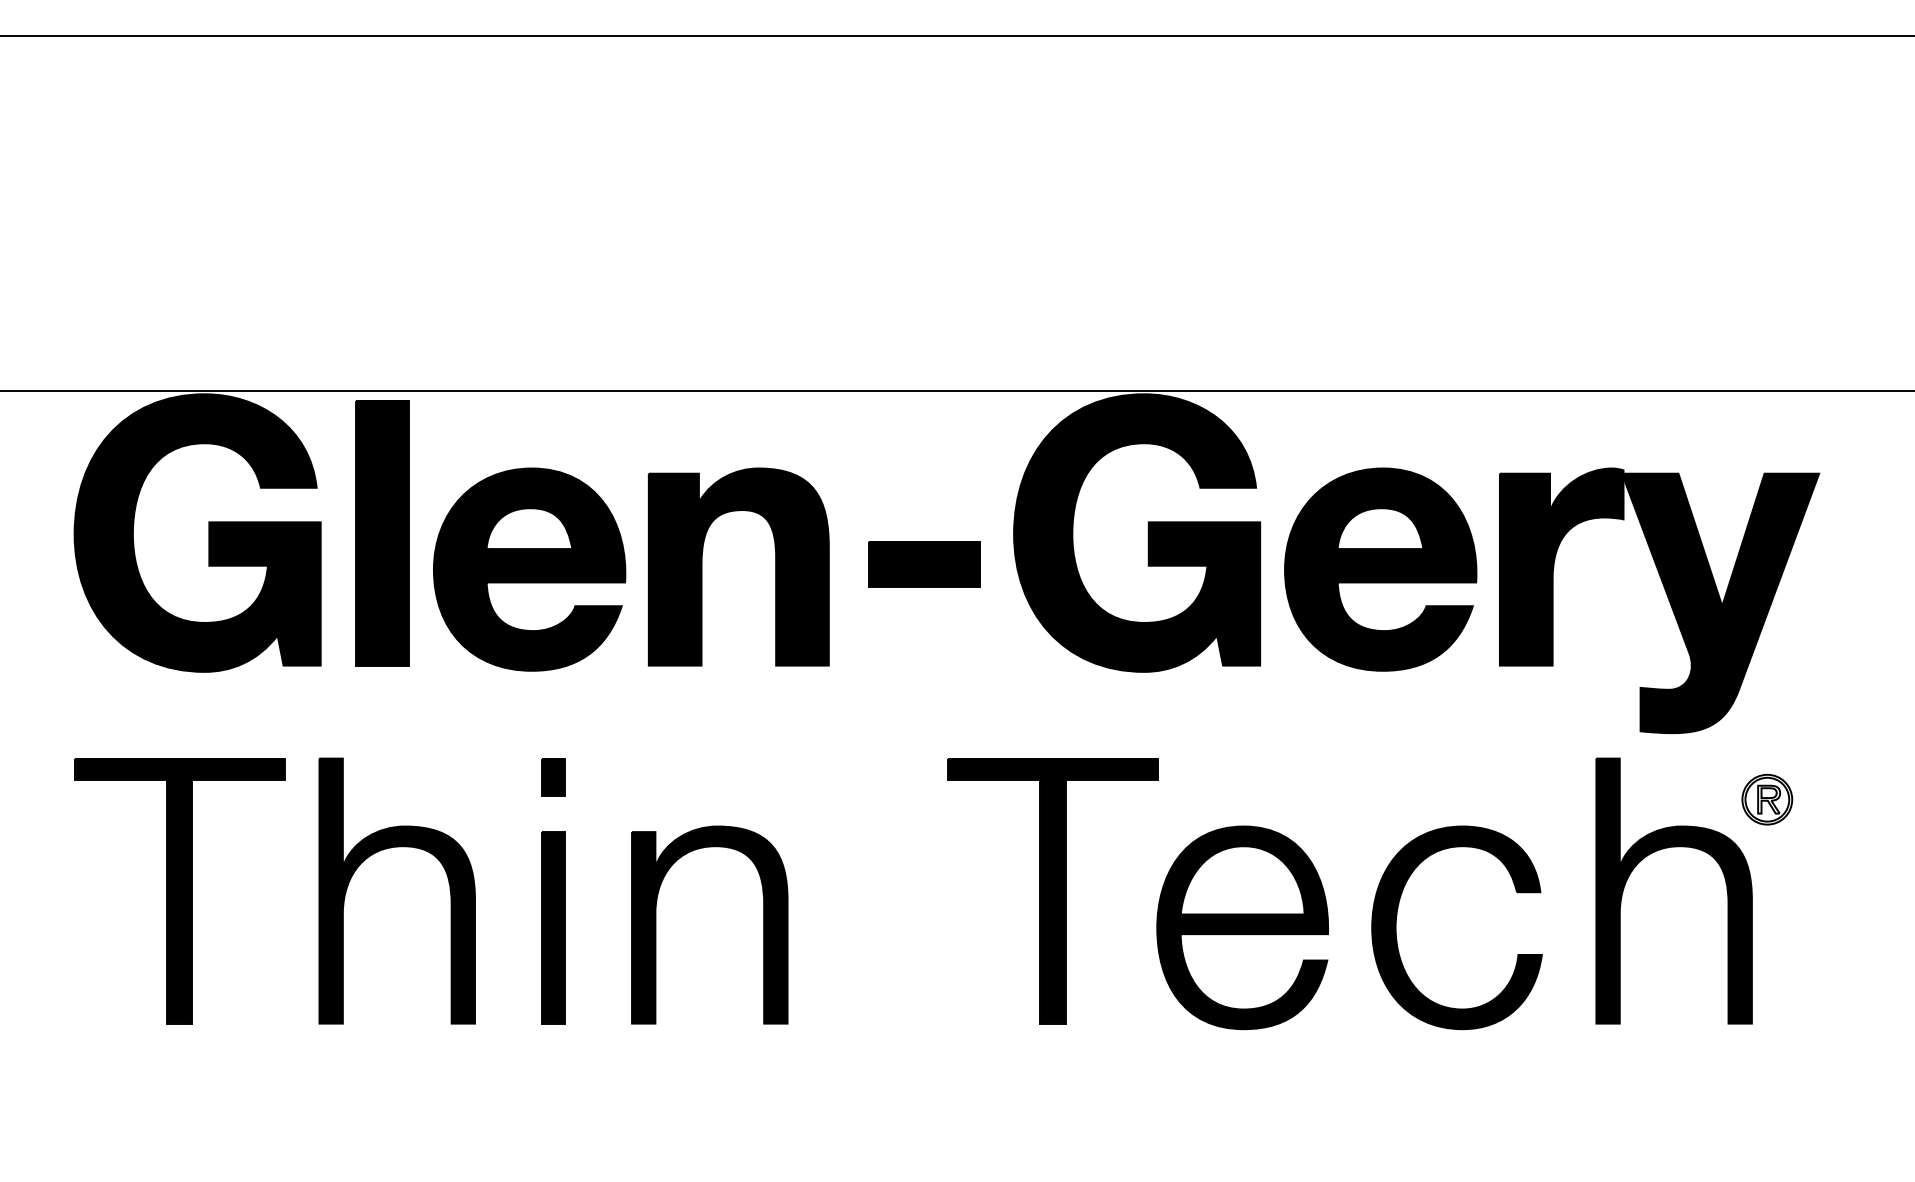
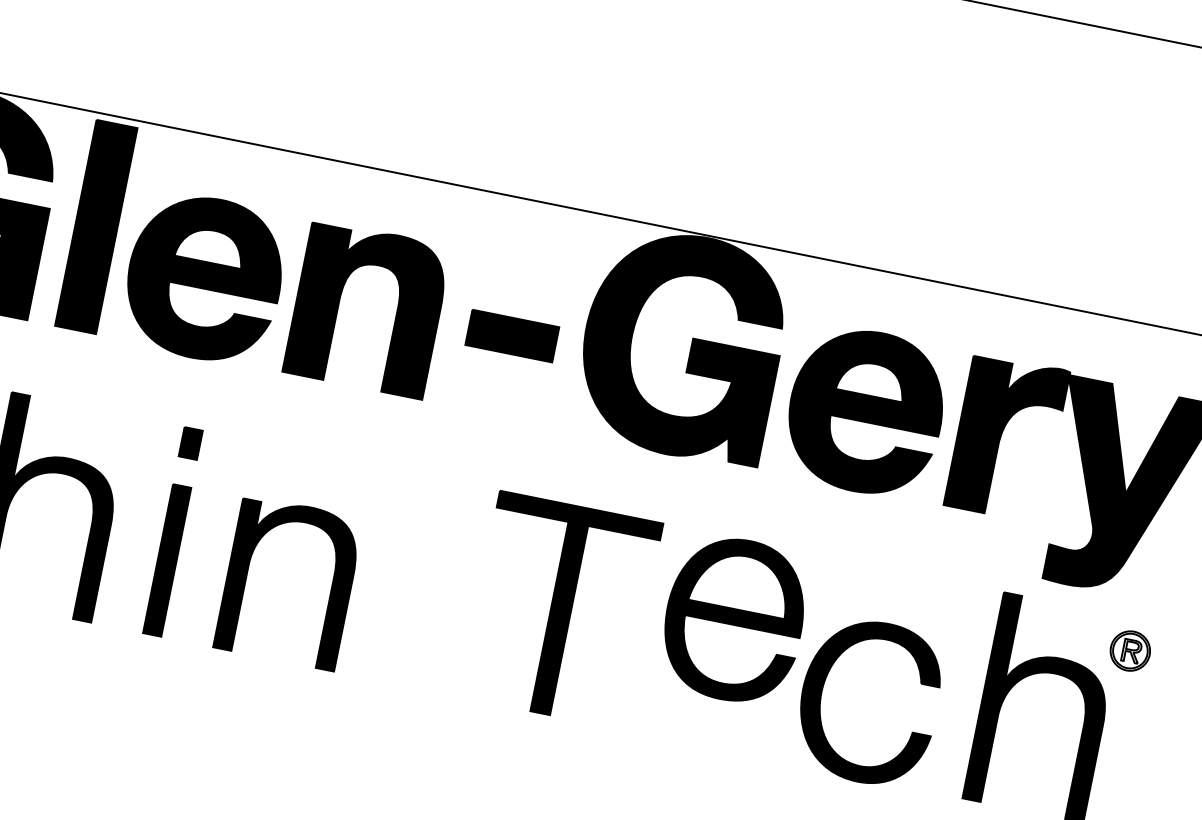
part: (1242, 927) -> (734, 619), moved

